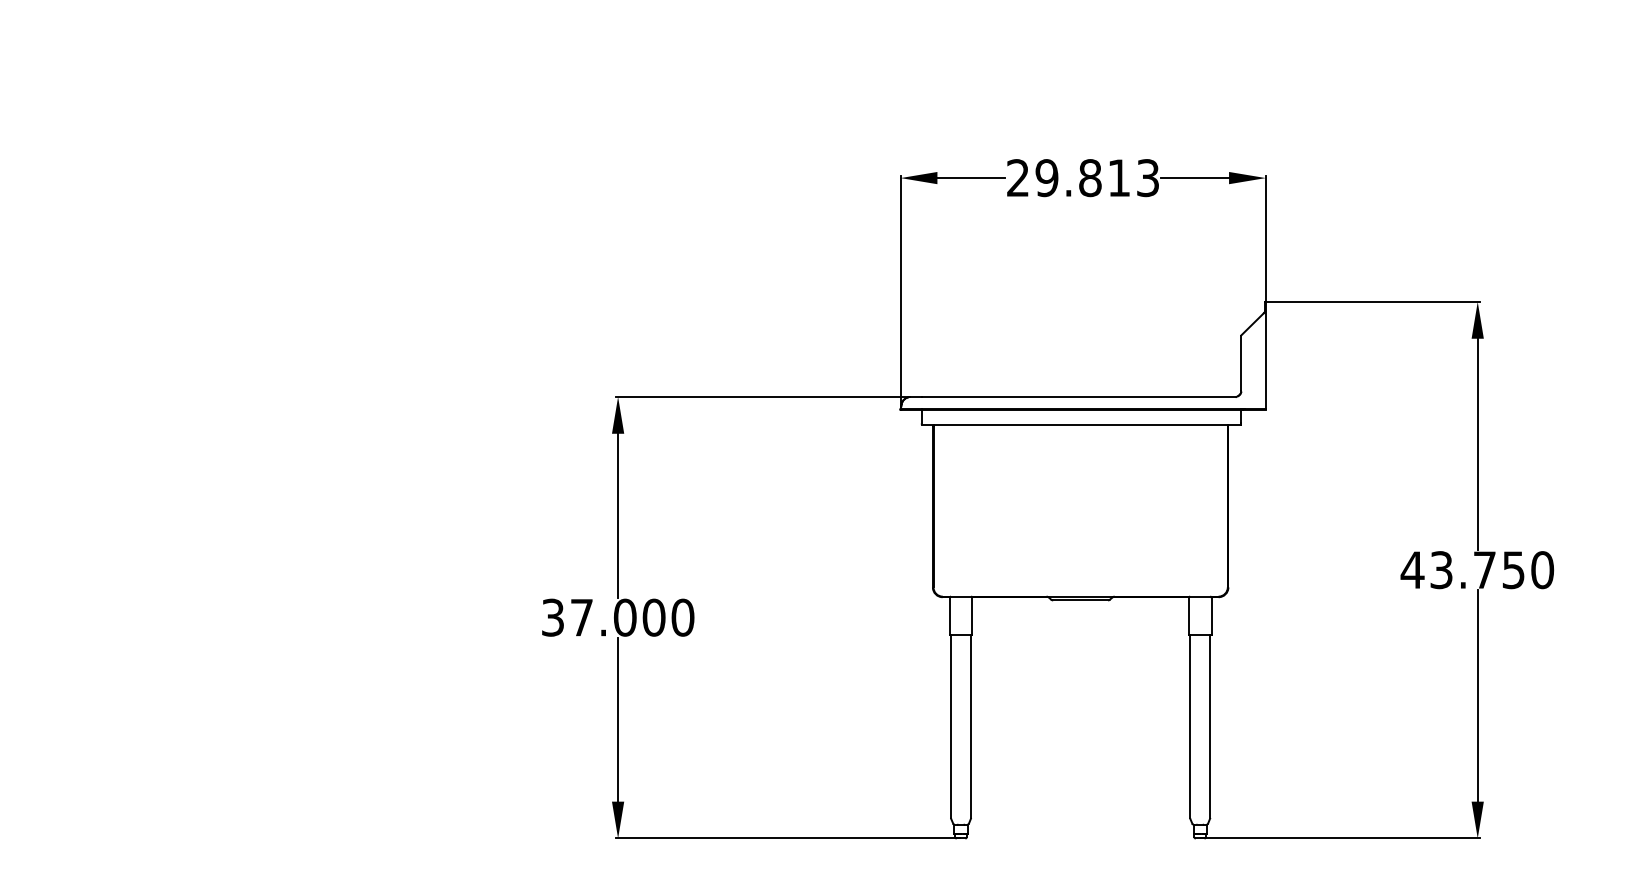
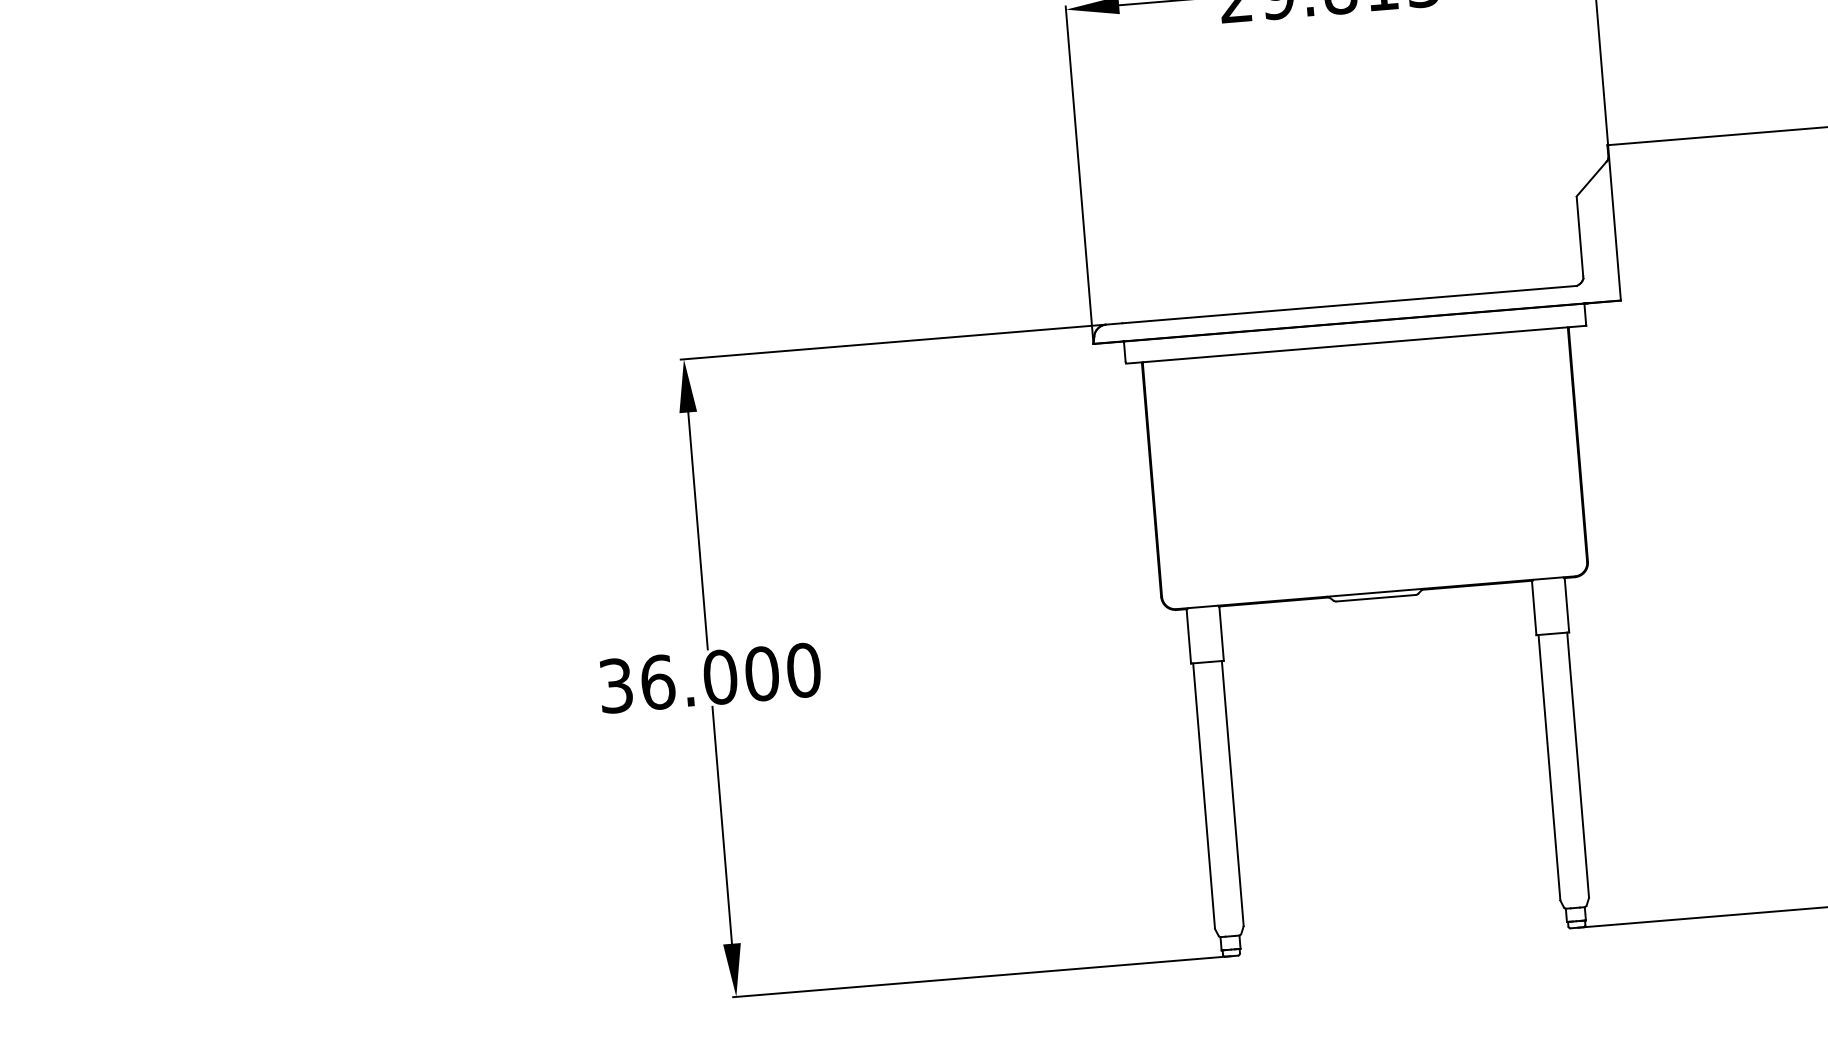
text: (581, 617) -> (657, 682), 37.000 -> 36.000

